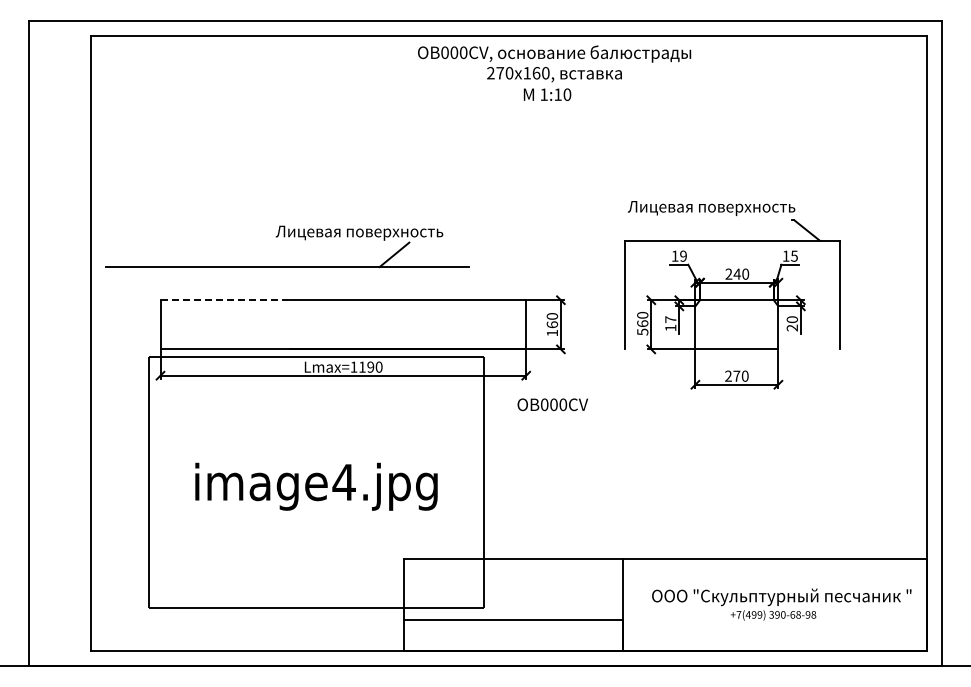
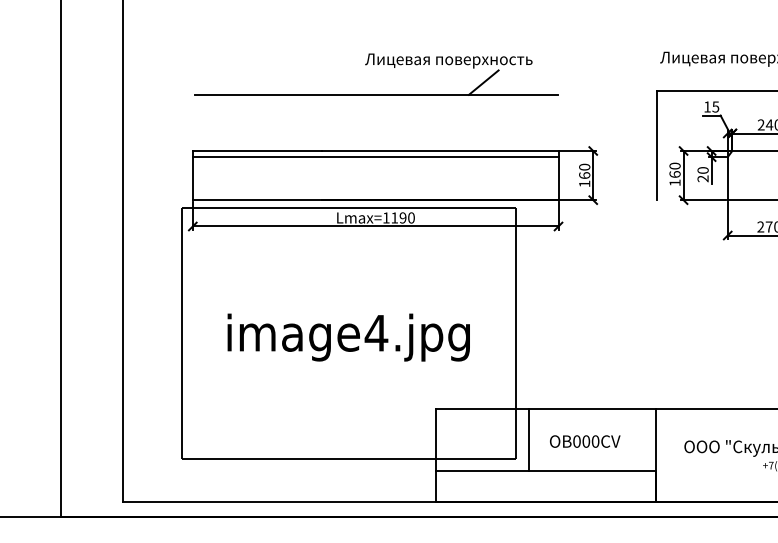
part: (288, 237) -> (377, 65), moved
text: (683, 255) -> (715, 106), 19 -> 15
line: (225, 300) -> (257, 151), dashed -> solid
line: (343, 306) -> (375, 157), added
text: (670, 323) -> (702, 174), 17 -> 20
text: (642, 331) -> (674, 182), 560 -> 160
text: (552, 404) -> (584, 441), moved
line: (496, 589) -> (528, 440), added

